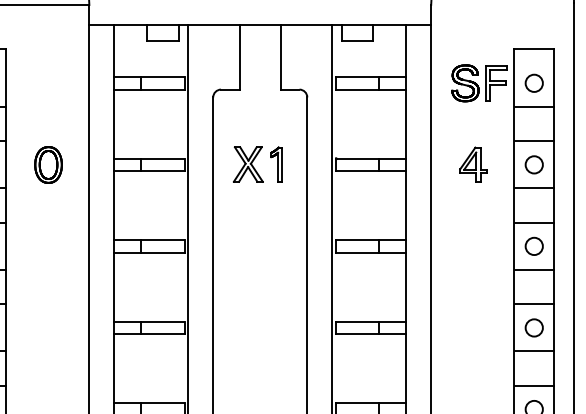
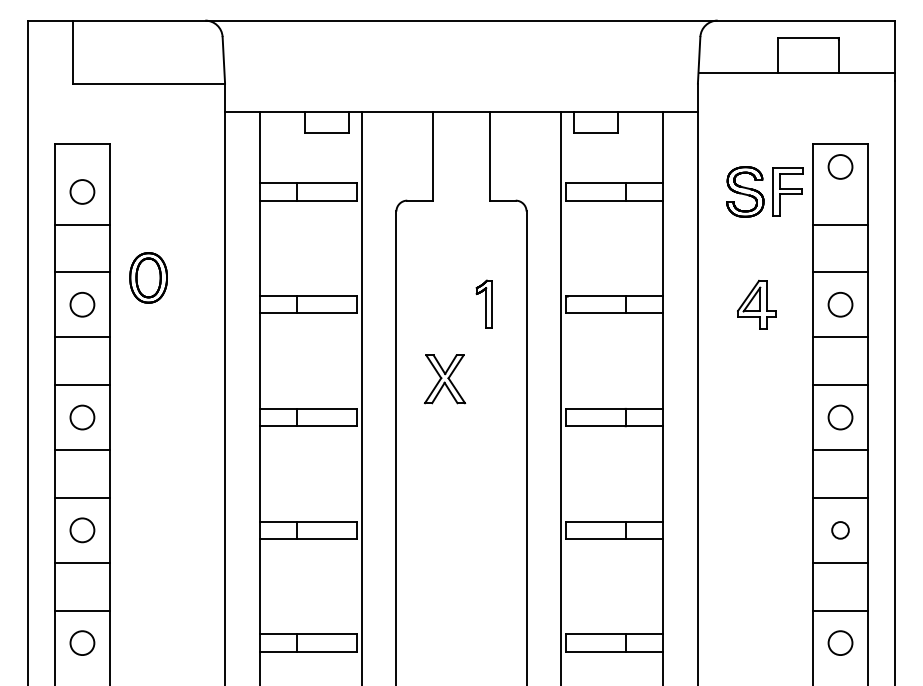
circle: (534, 83) -> (840, 166), moved
part: (48, 164) -> (148, 277), moved
part: (248, 164) -> (445, 379), moved
circle: (534, 328) -> (840, 530), size x0.7

